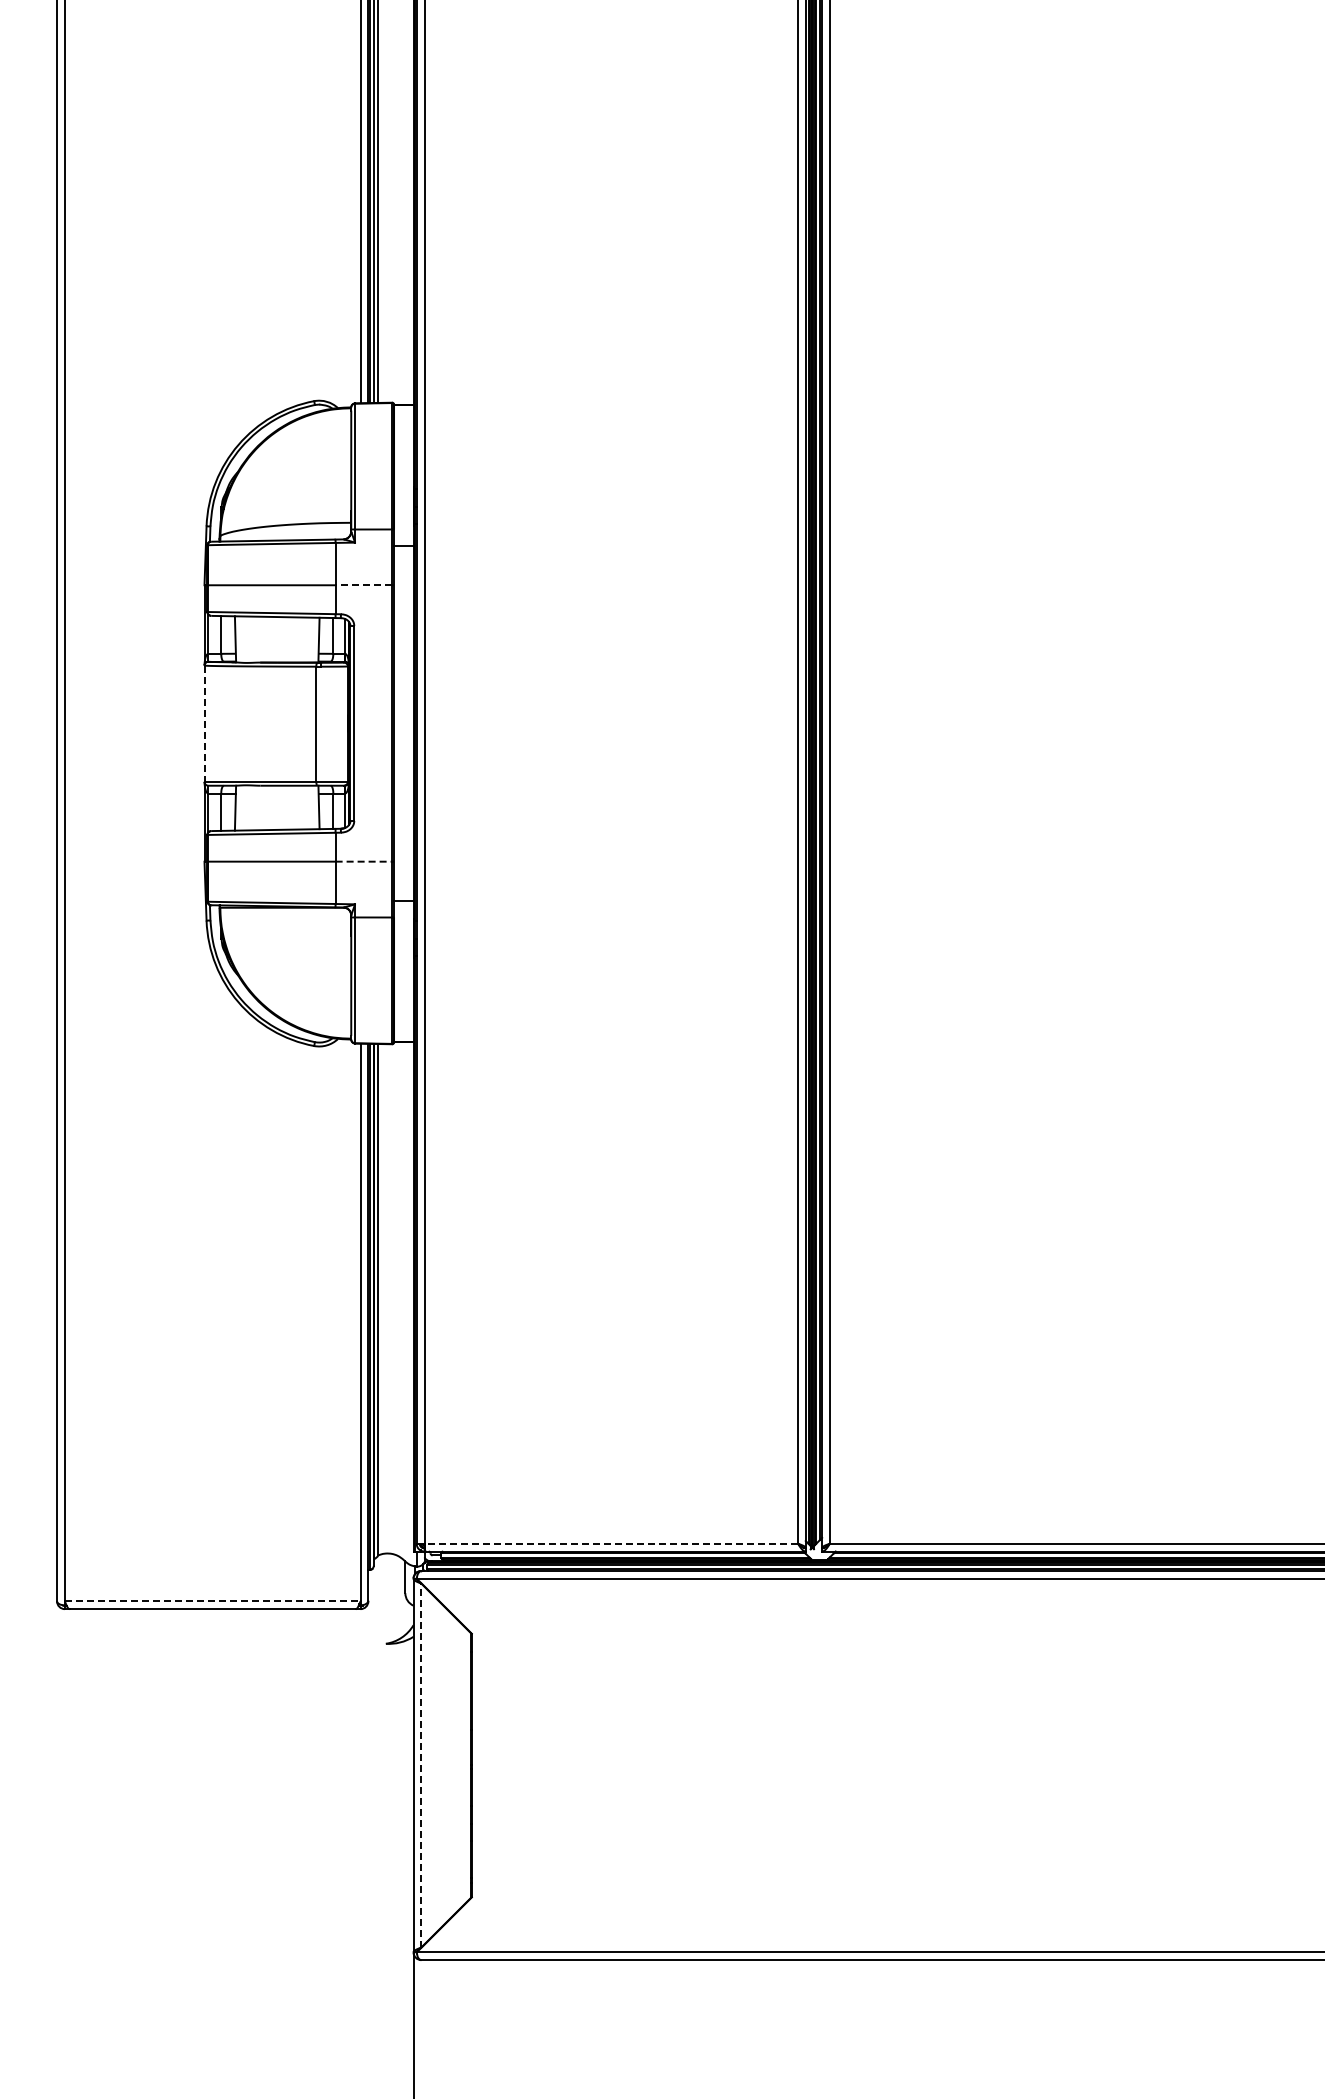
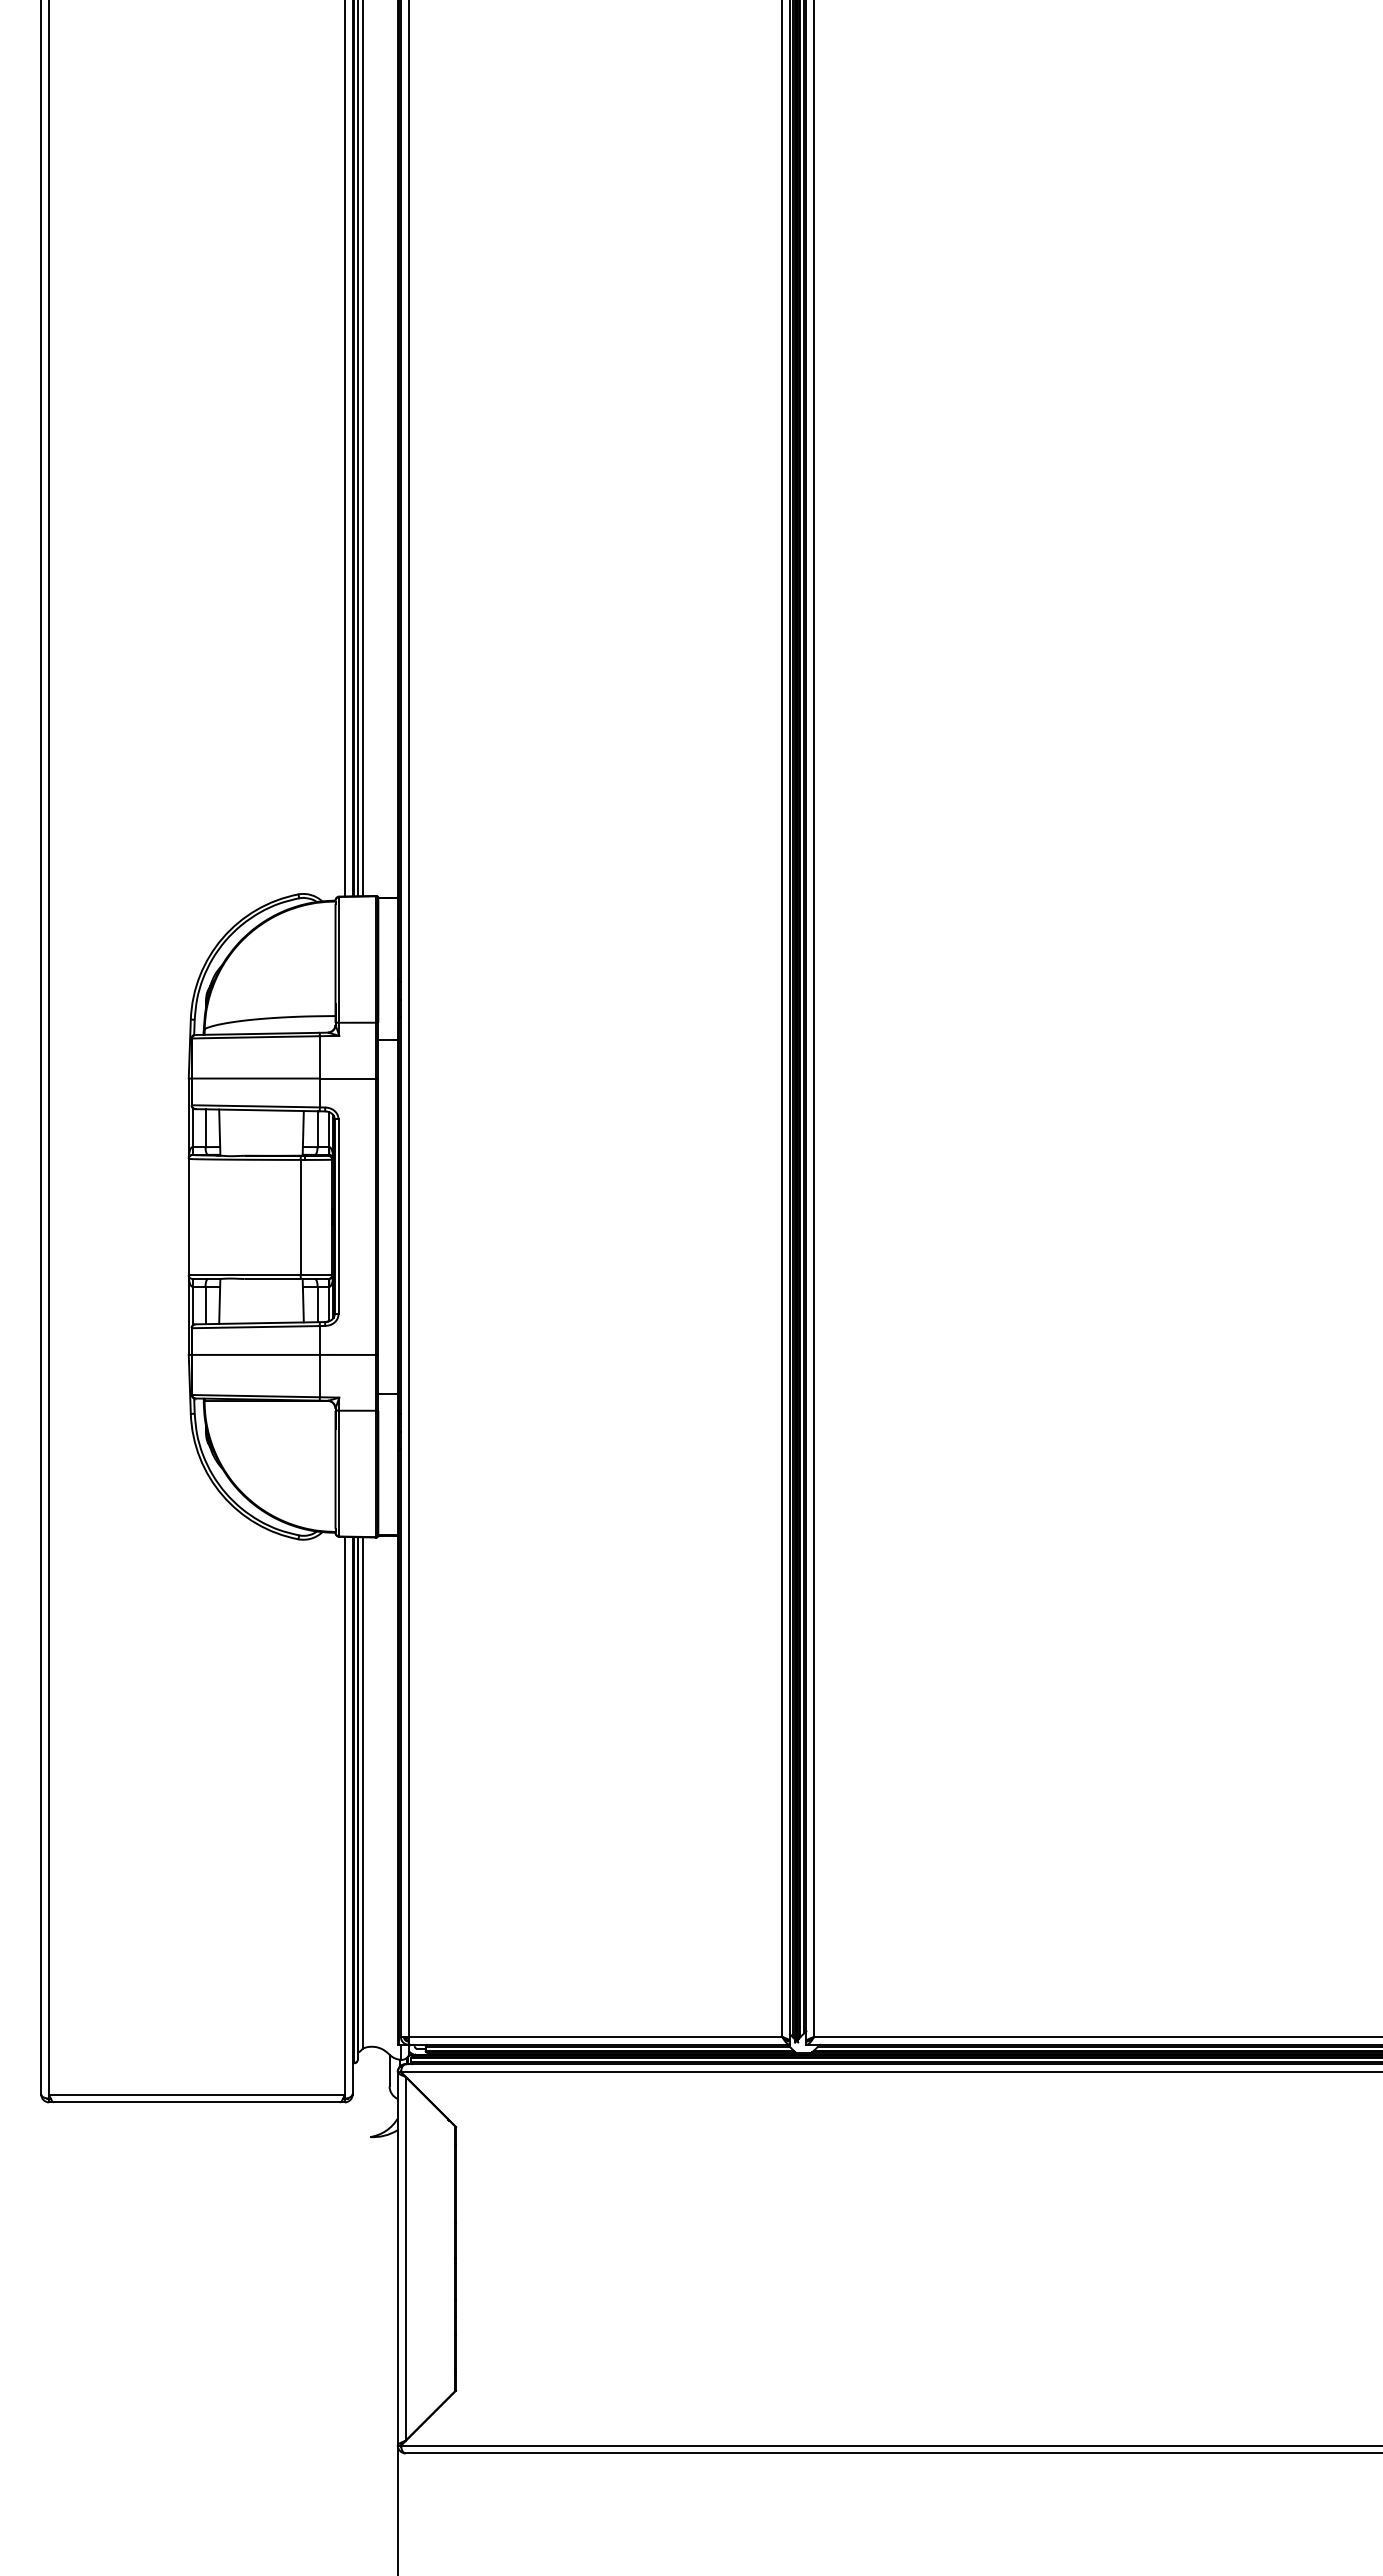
line: (363, 585) -> (347, 1078), dashed -> solid
line: (204, 724) -> (188, 1217), dashed -> solid
line: (364, 861) -> (348, 1354), dashed -> solid
line: (611, 1543) -> (595, 2036), dashed -> solid
line: (212, 1601) -> (196, 2094), dashed -> solid
line: (421, 1765) -> (405, 2258), dashed -> solid

